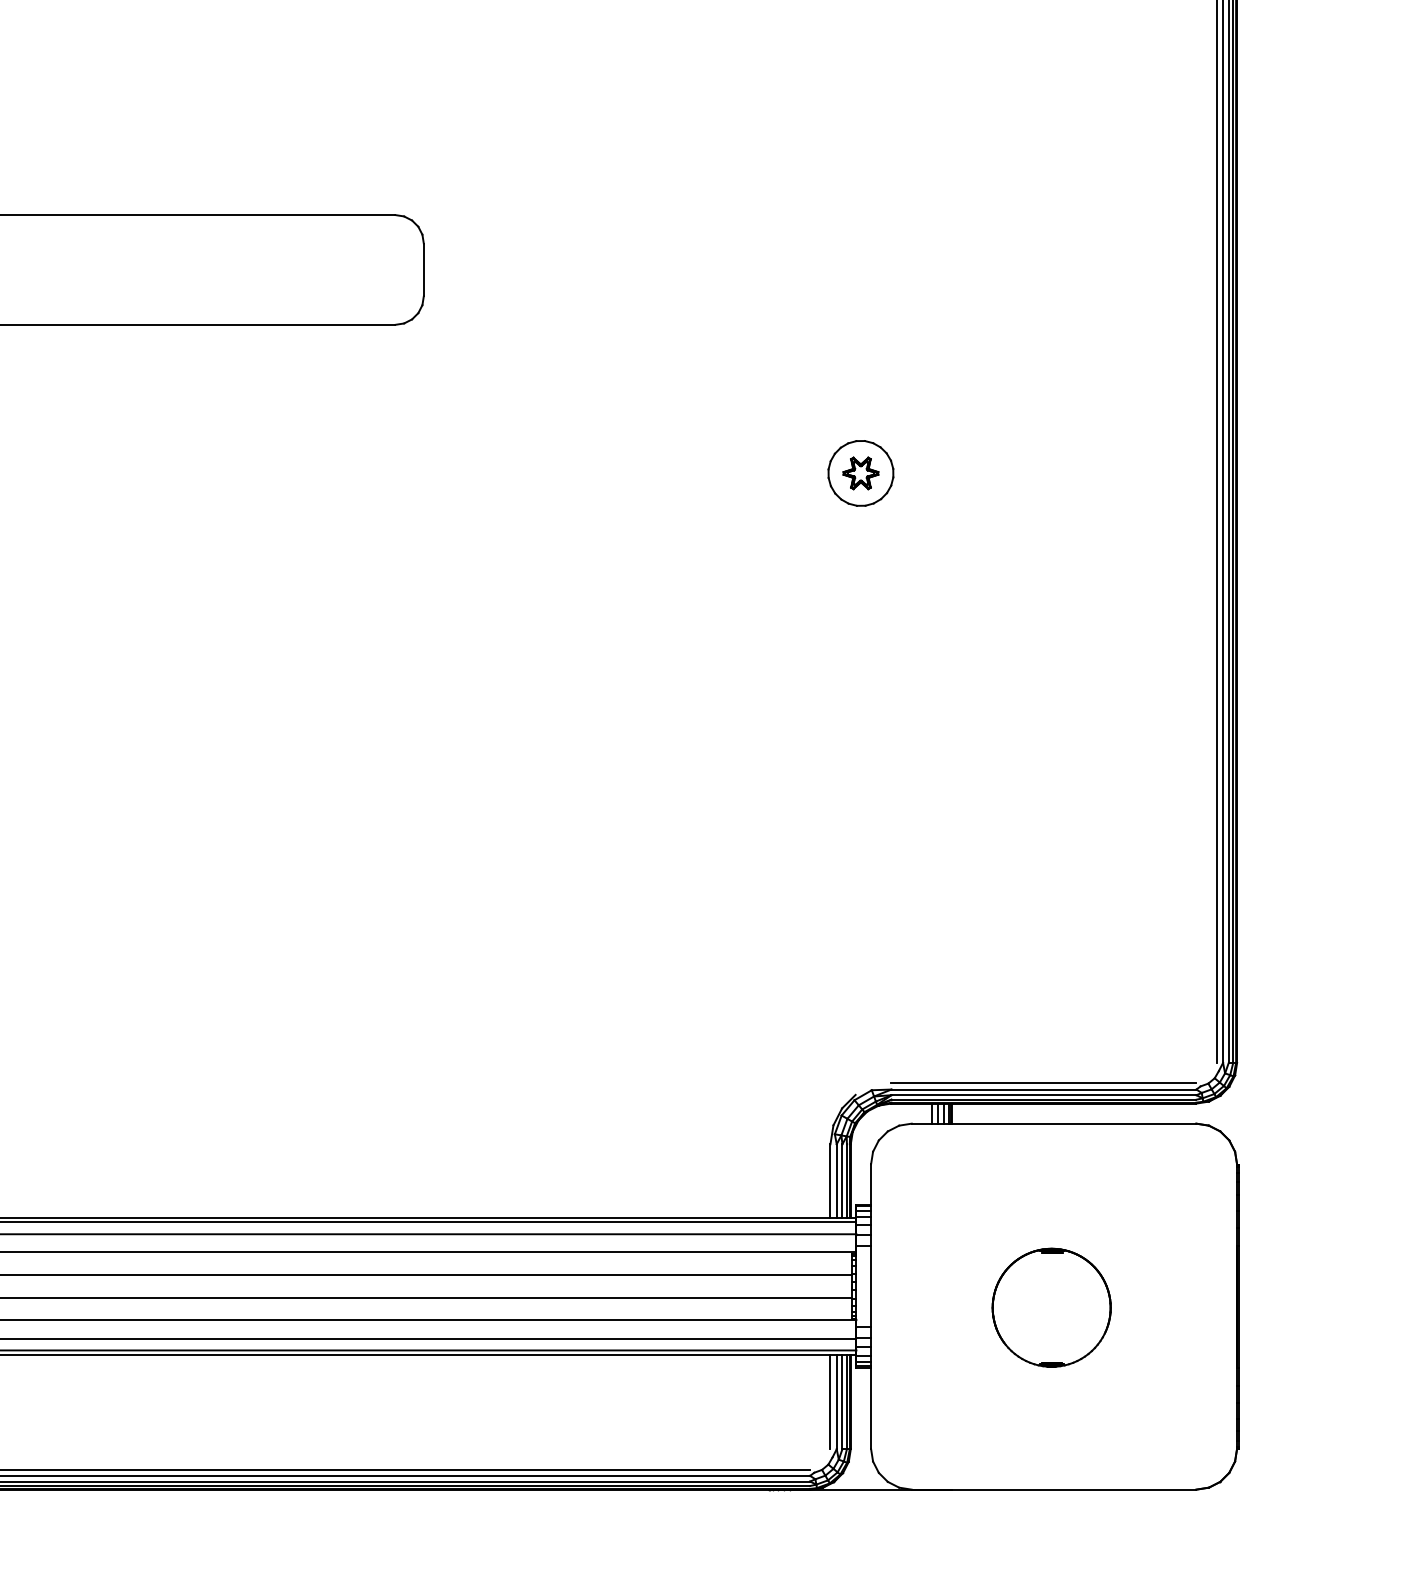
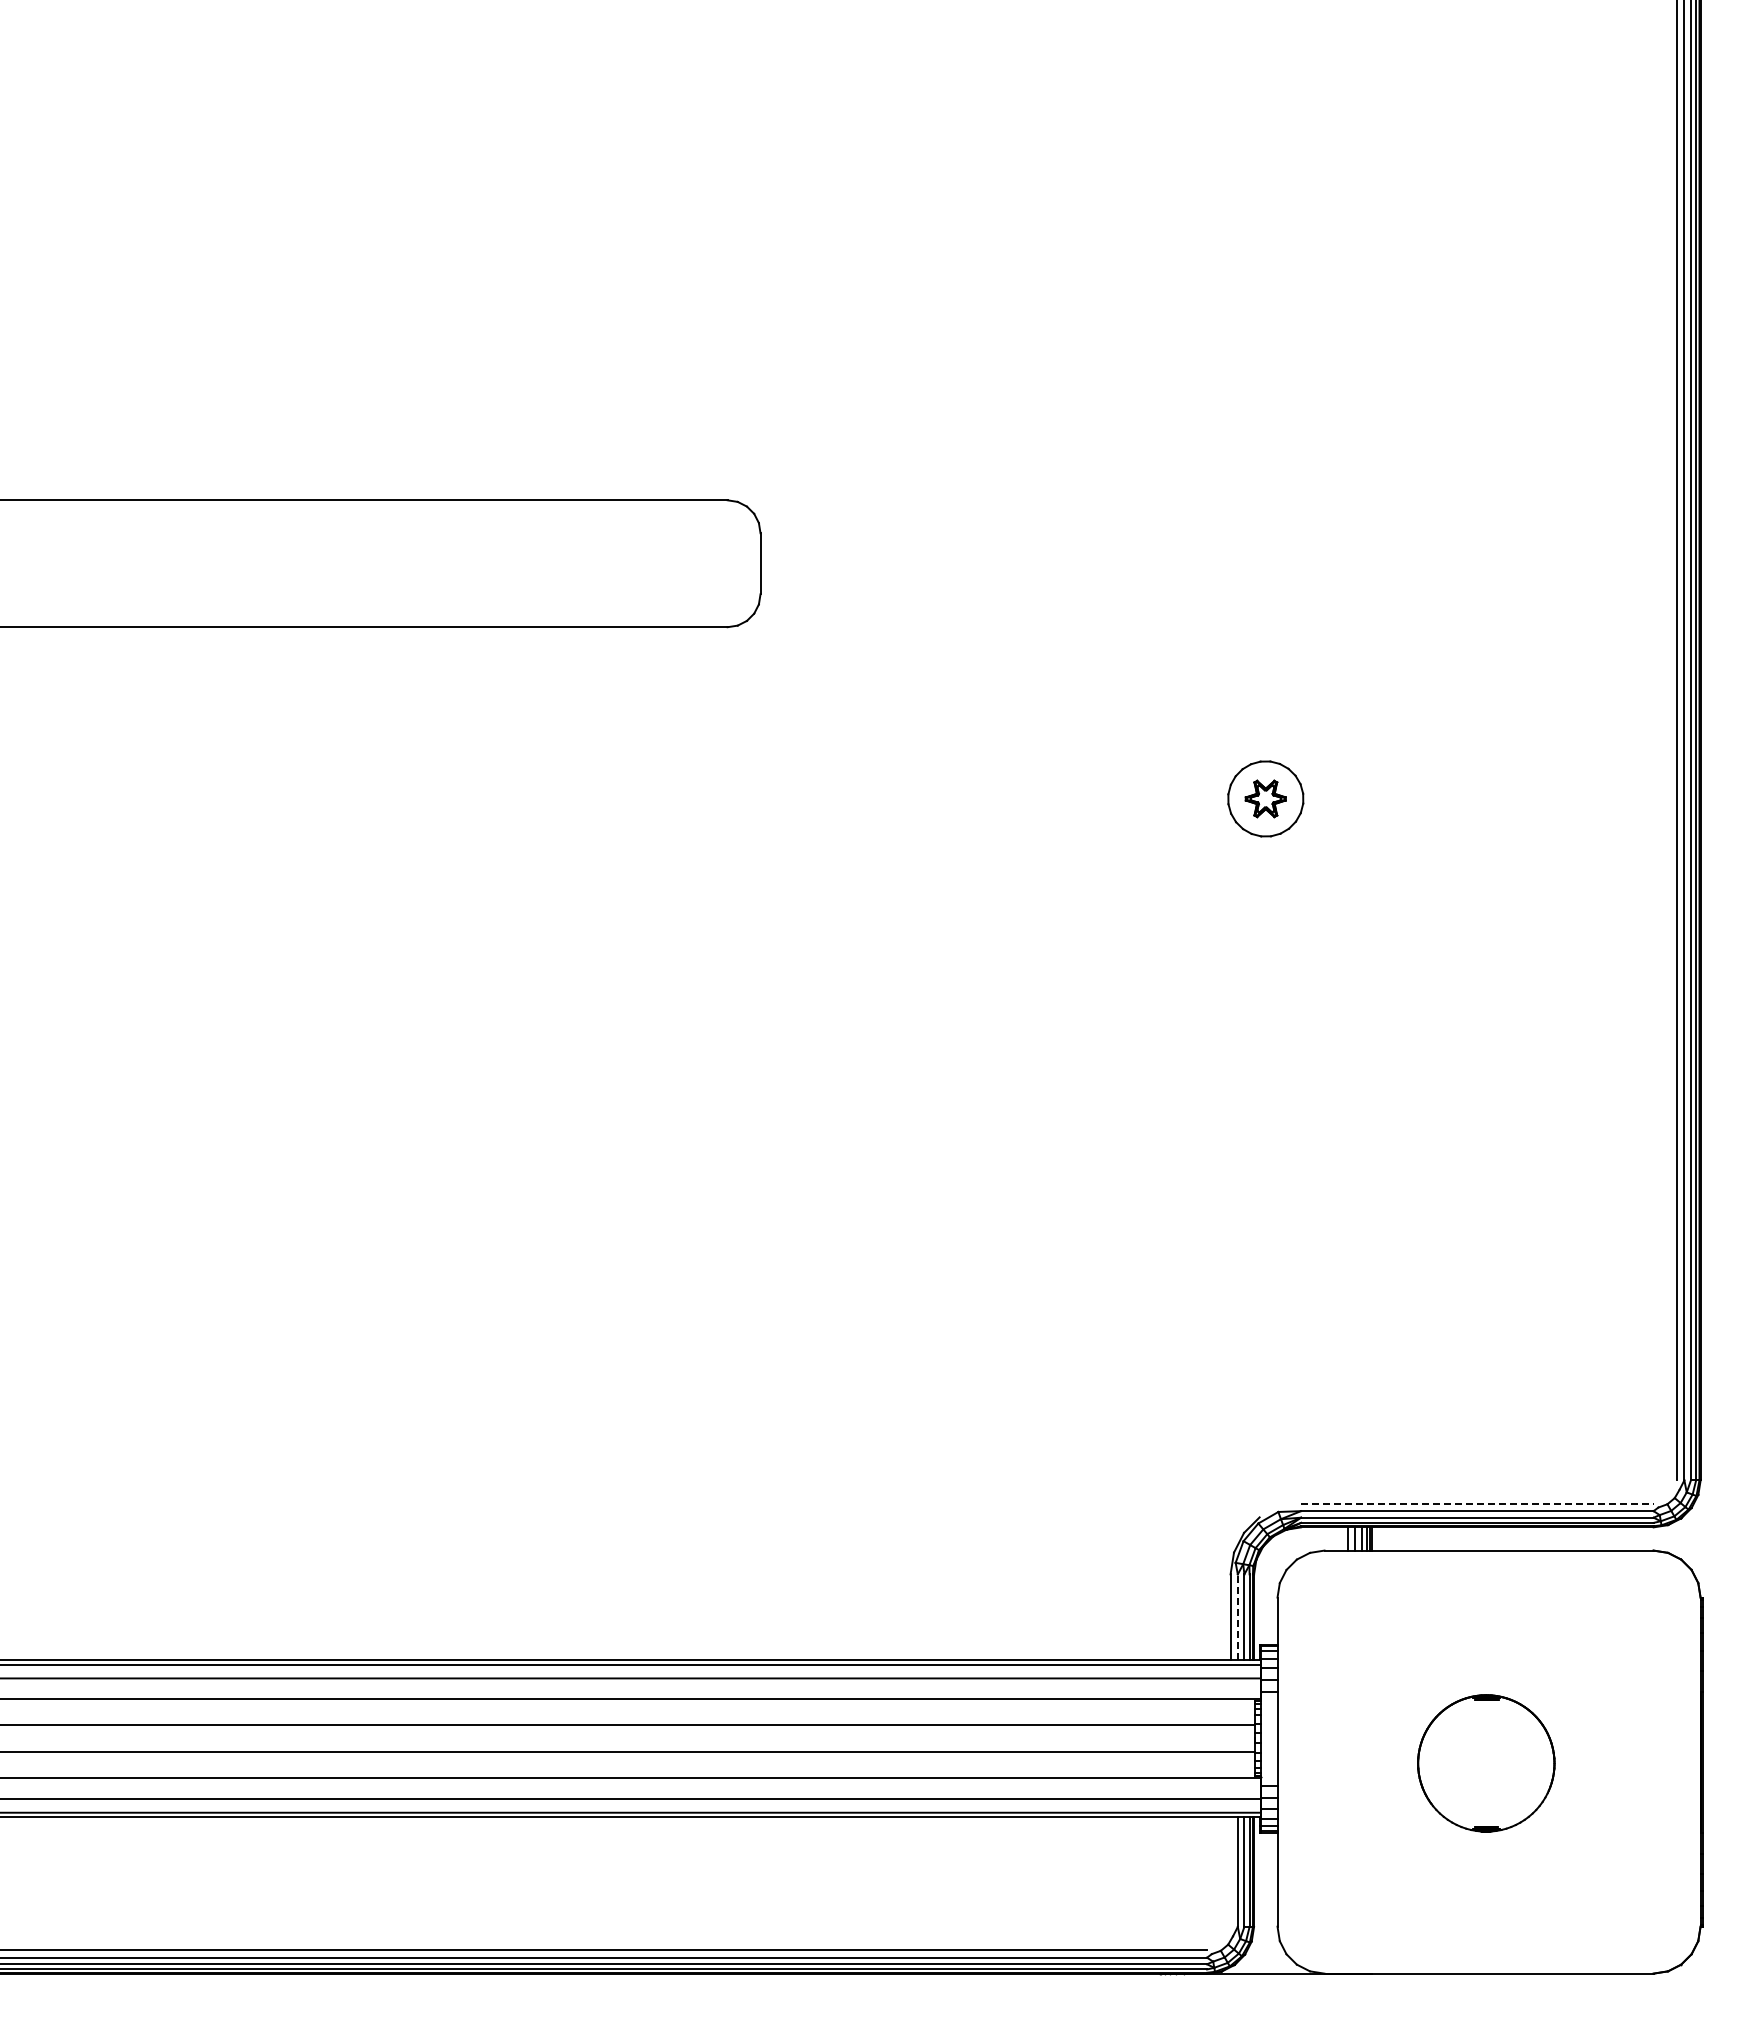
line: (1044, 1082) -> (1477, 1503), solid -> dashed
line: (836, 1181) -> (1237, 1617), solid -> dashed
line: (830, 1401) -> (1230, 1871), removed

